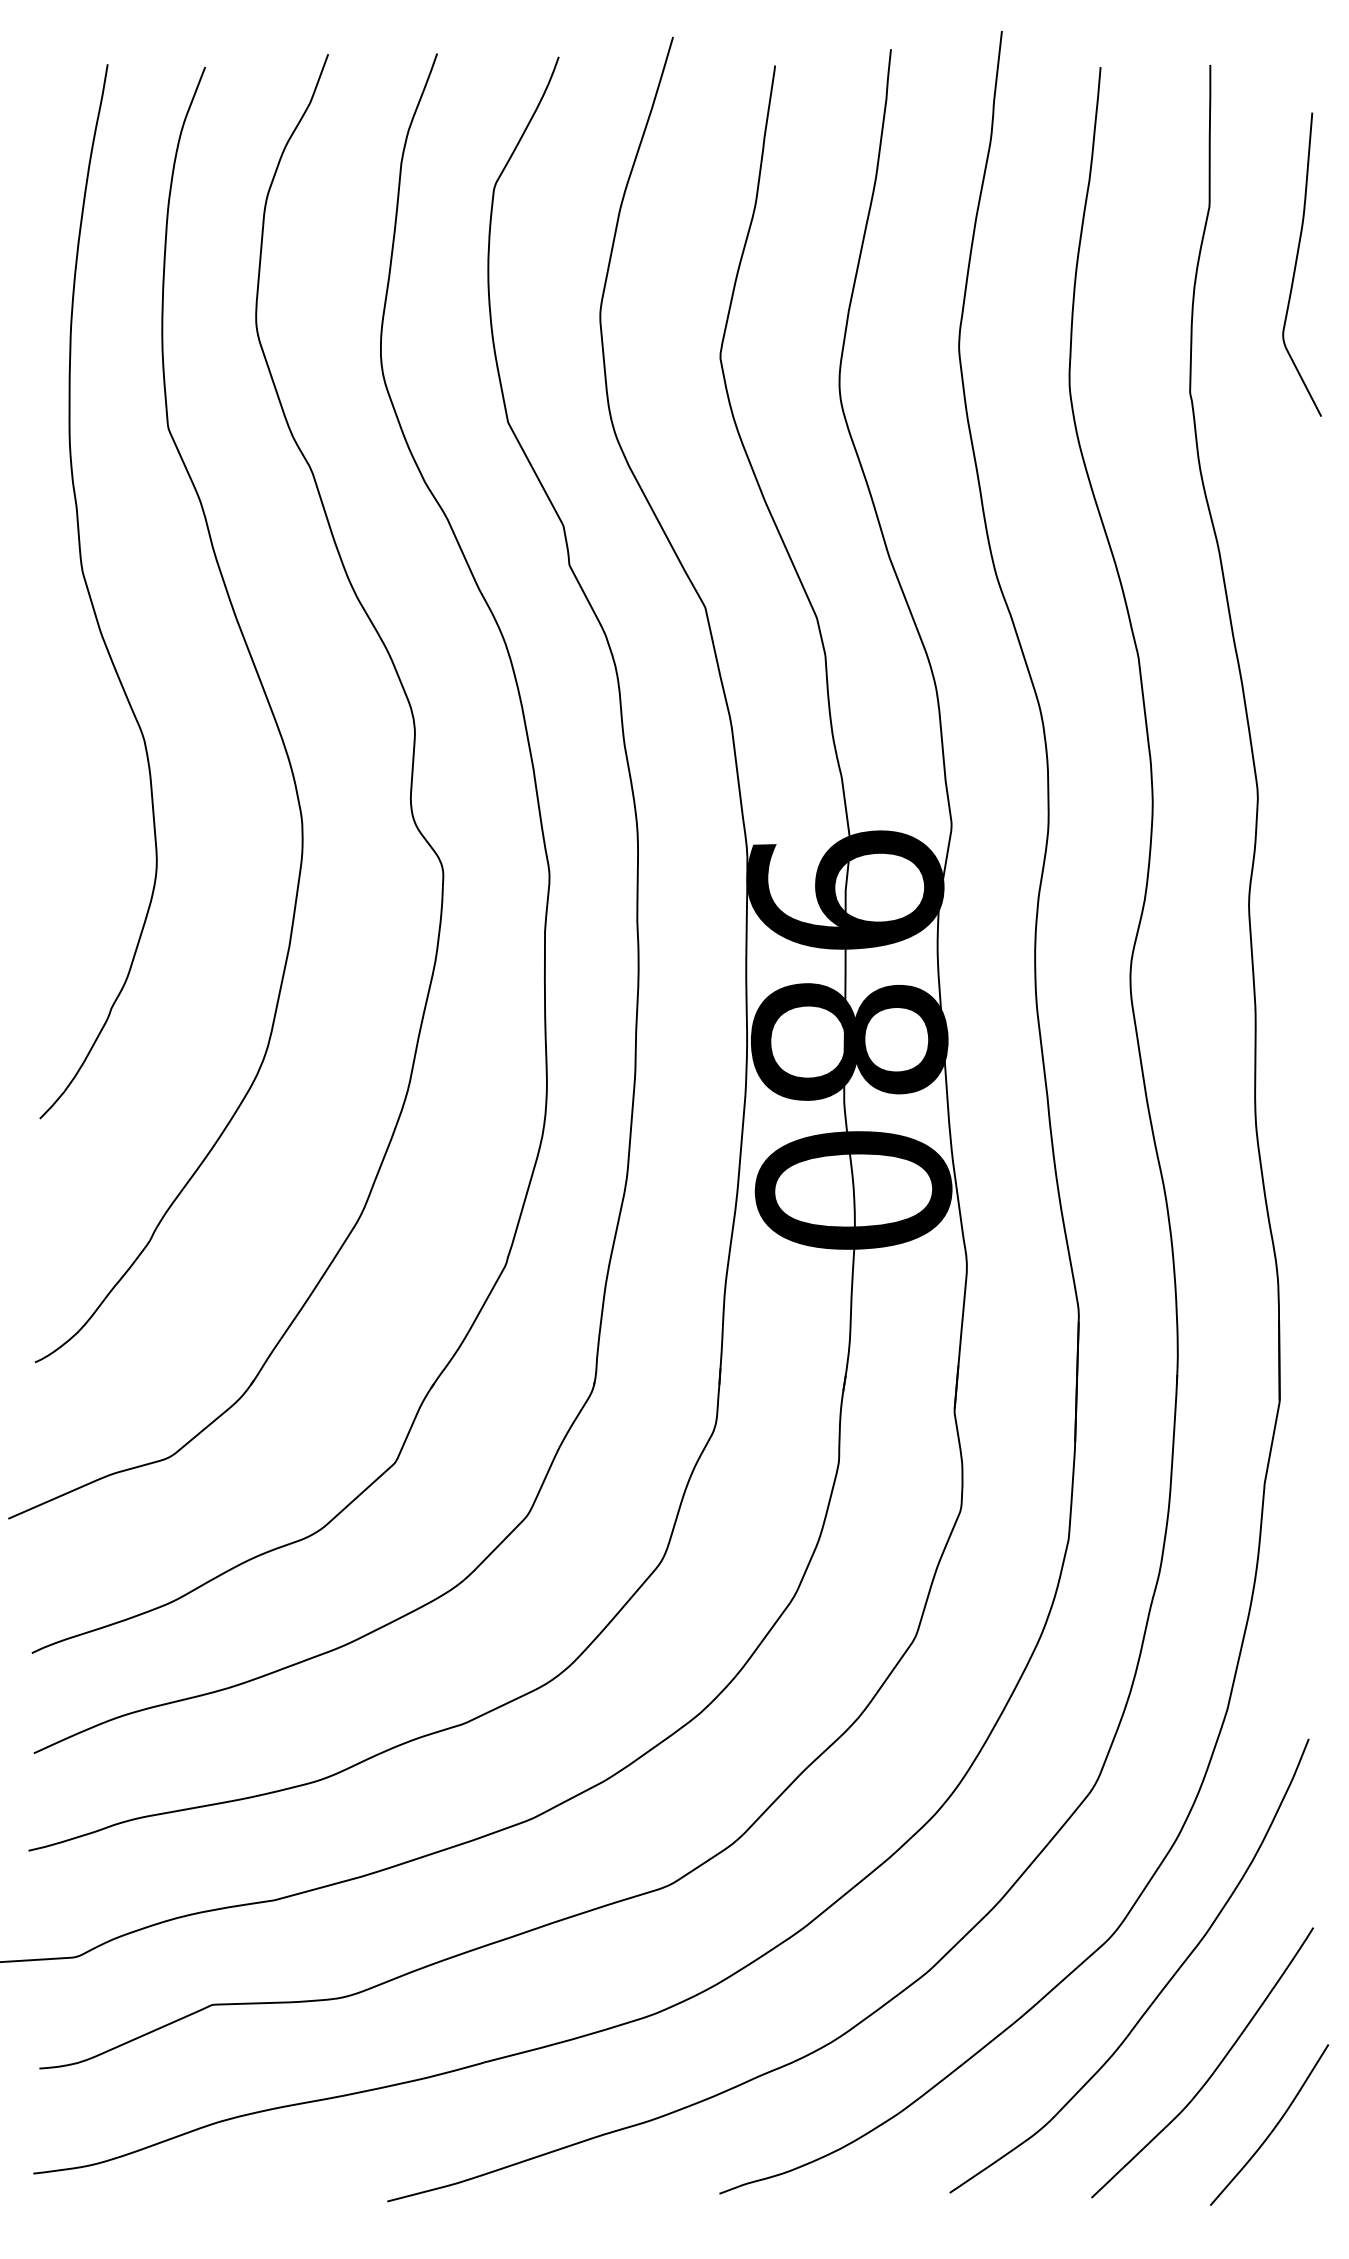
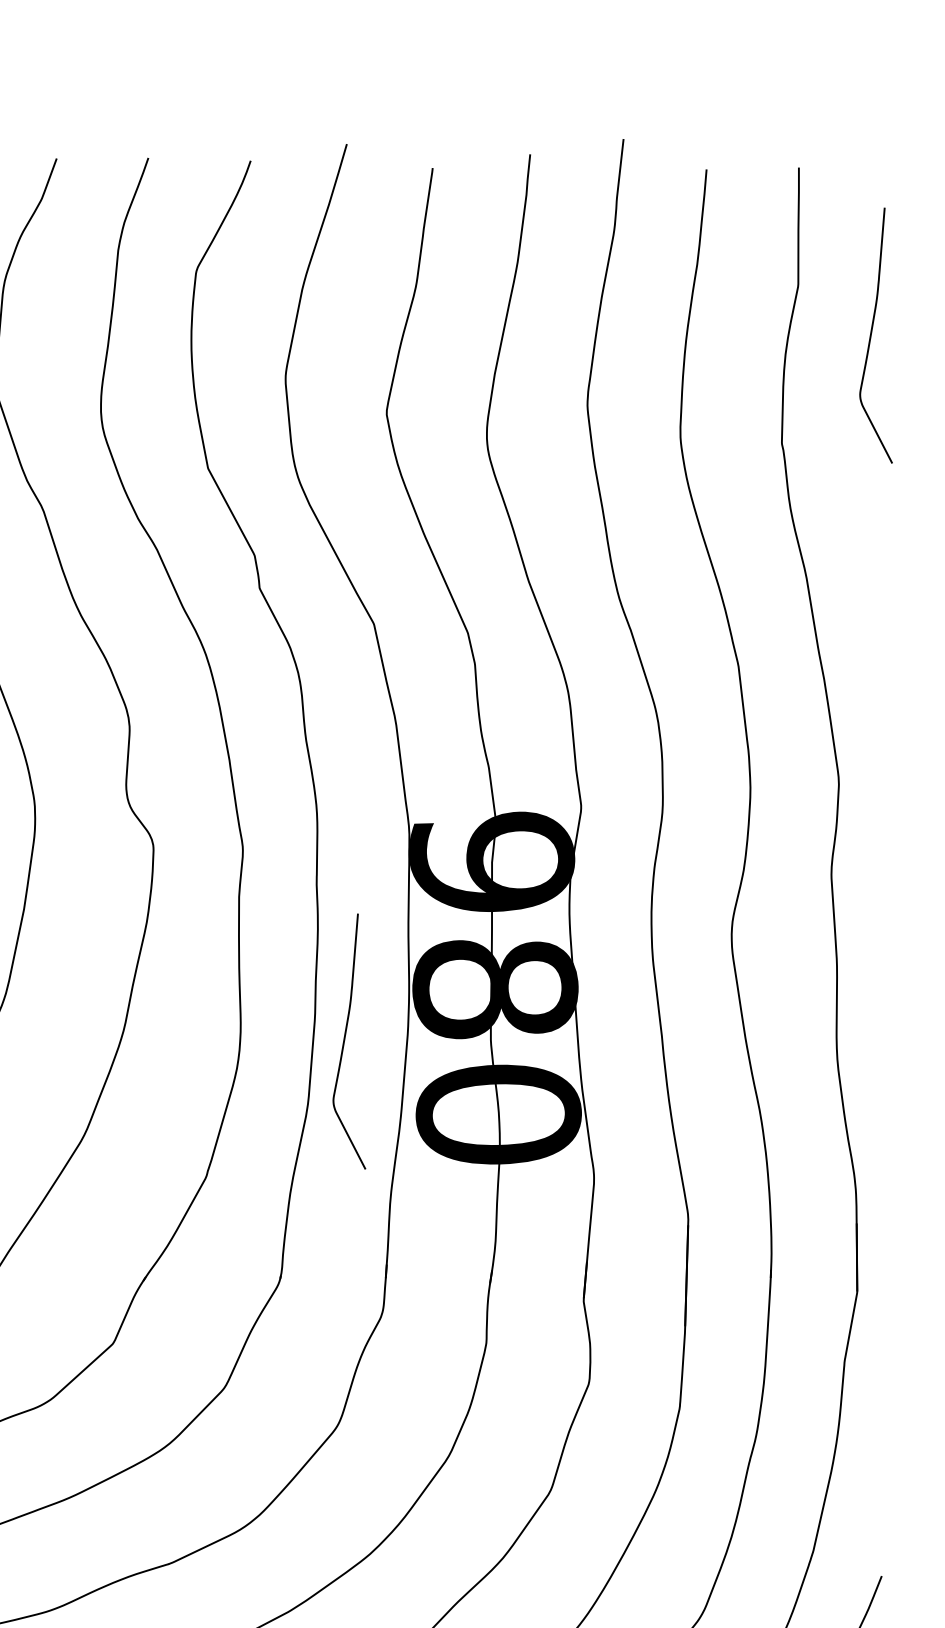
curve: (671, 1100) -> (345, 1038), added

